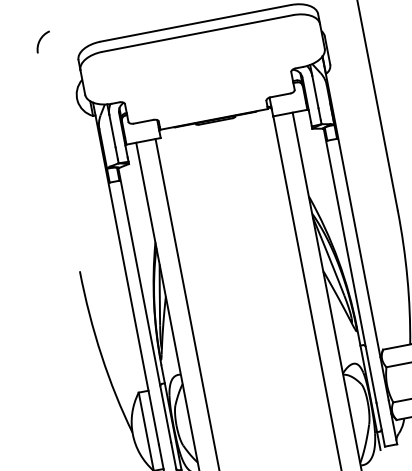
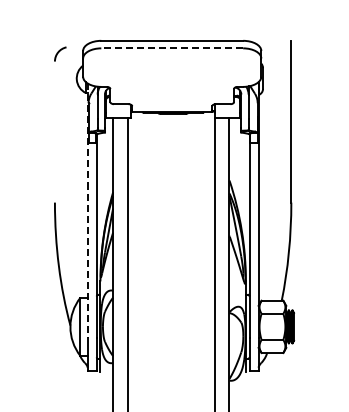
line: (198, 33) -> (172, 48), solid -> dashed
arc: (41, 40) -> (59, 52), moved
line: (125, 274) -> (87, 211), solid -> dashed

